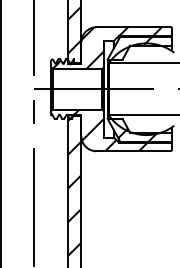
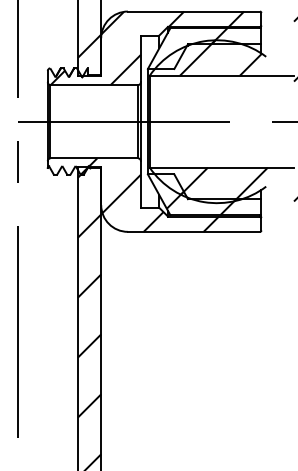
hatch: (148, 53) -> (220, 58), added
hatch: (150, 124) -> (224, 184), added

